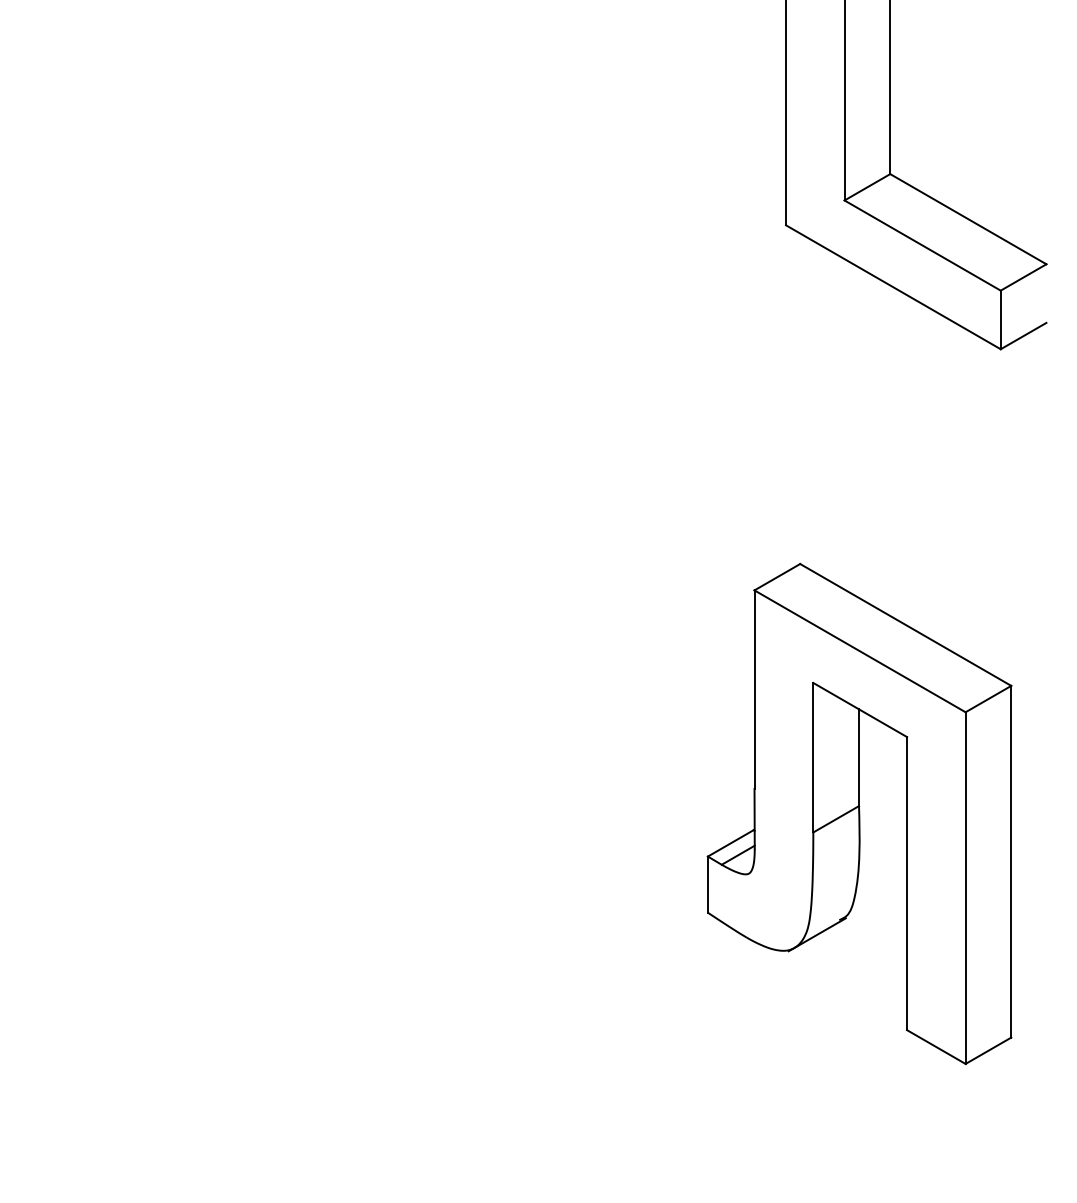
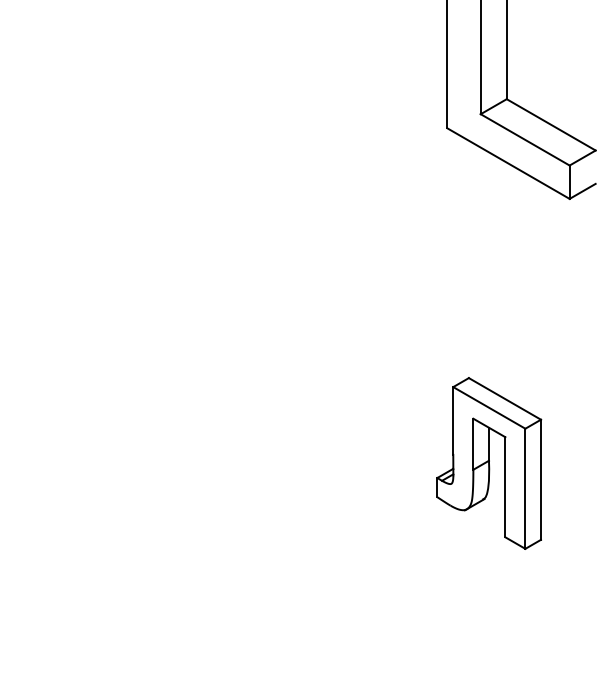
part: (858, 814) -> (488, 463), size x0.6

